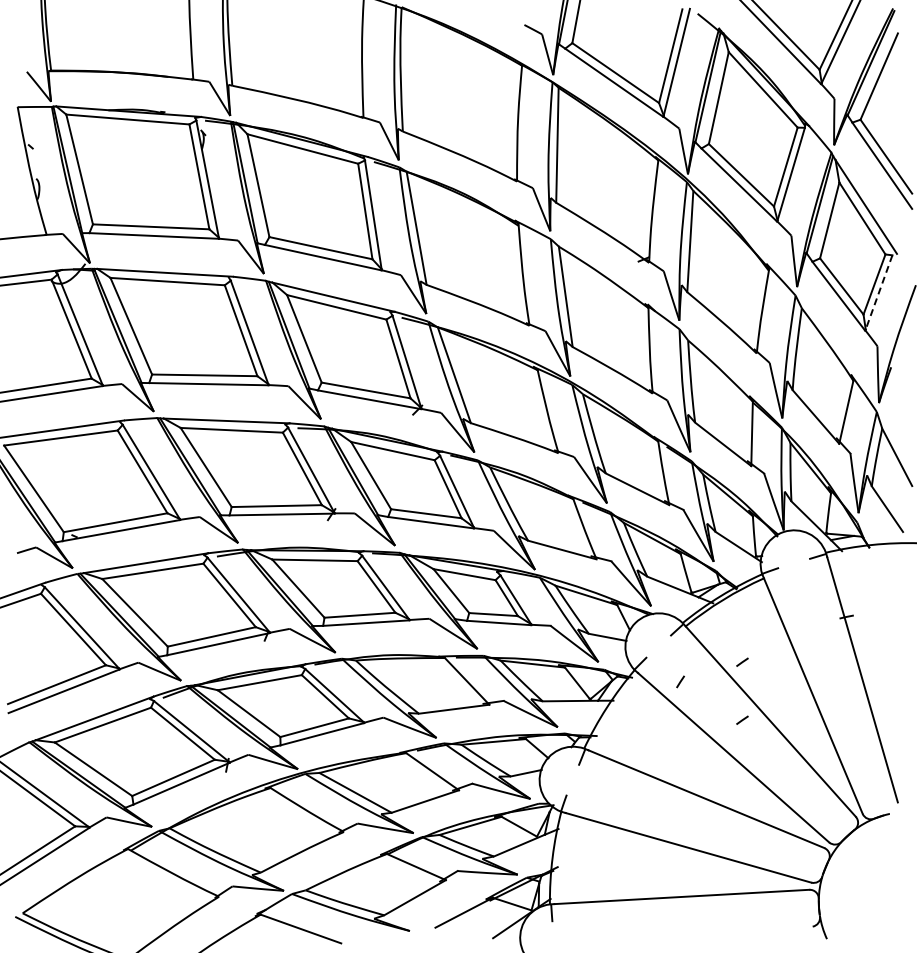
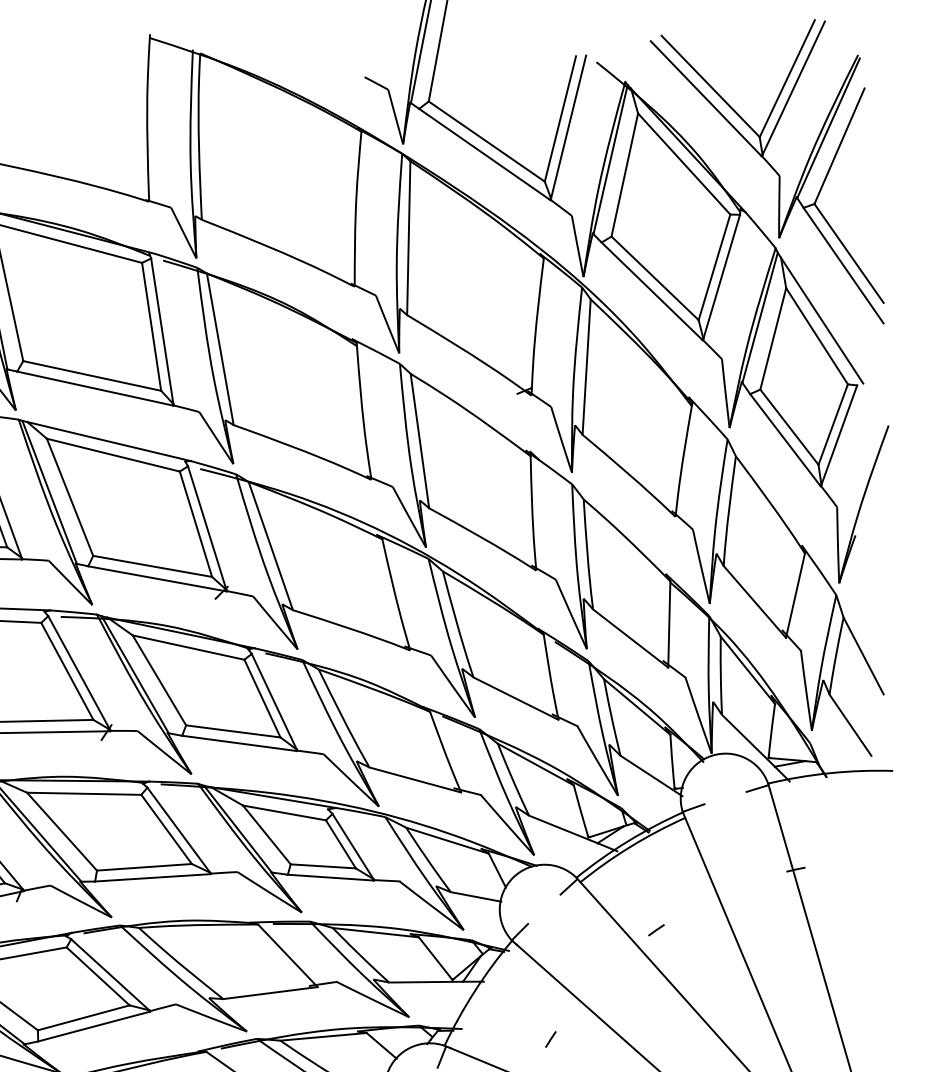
line: (878, 292) -> (838, 435), dashed -> solid
line: (680, 681) -> (550, 1038), moved
line: (742, 719) -> (656, 1006), removed

